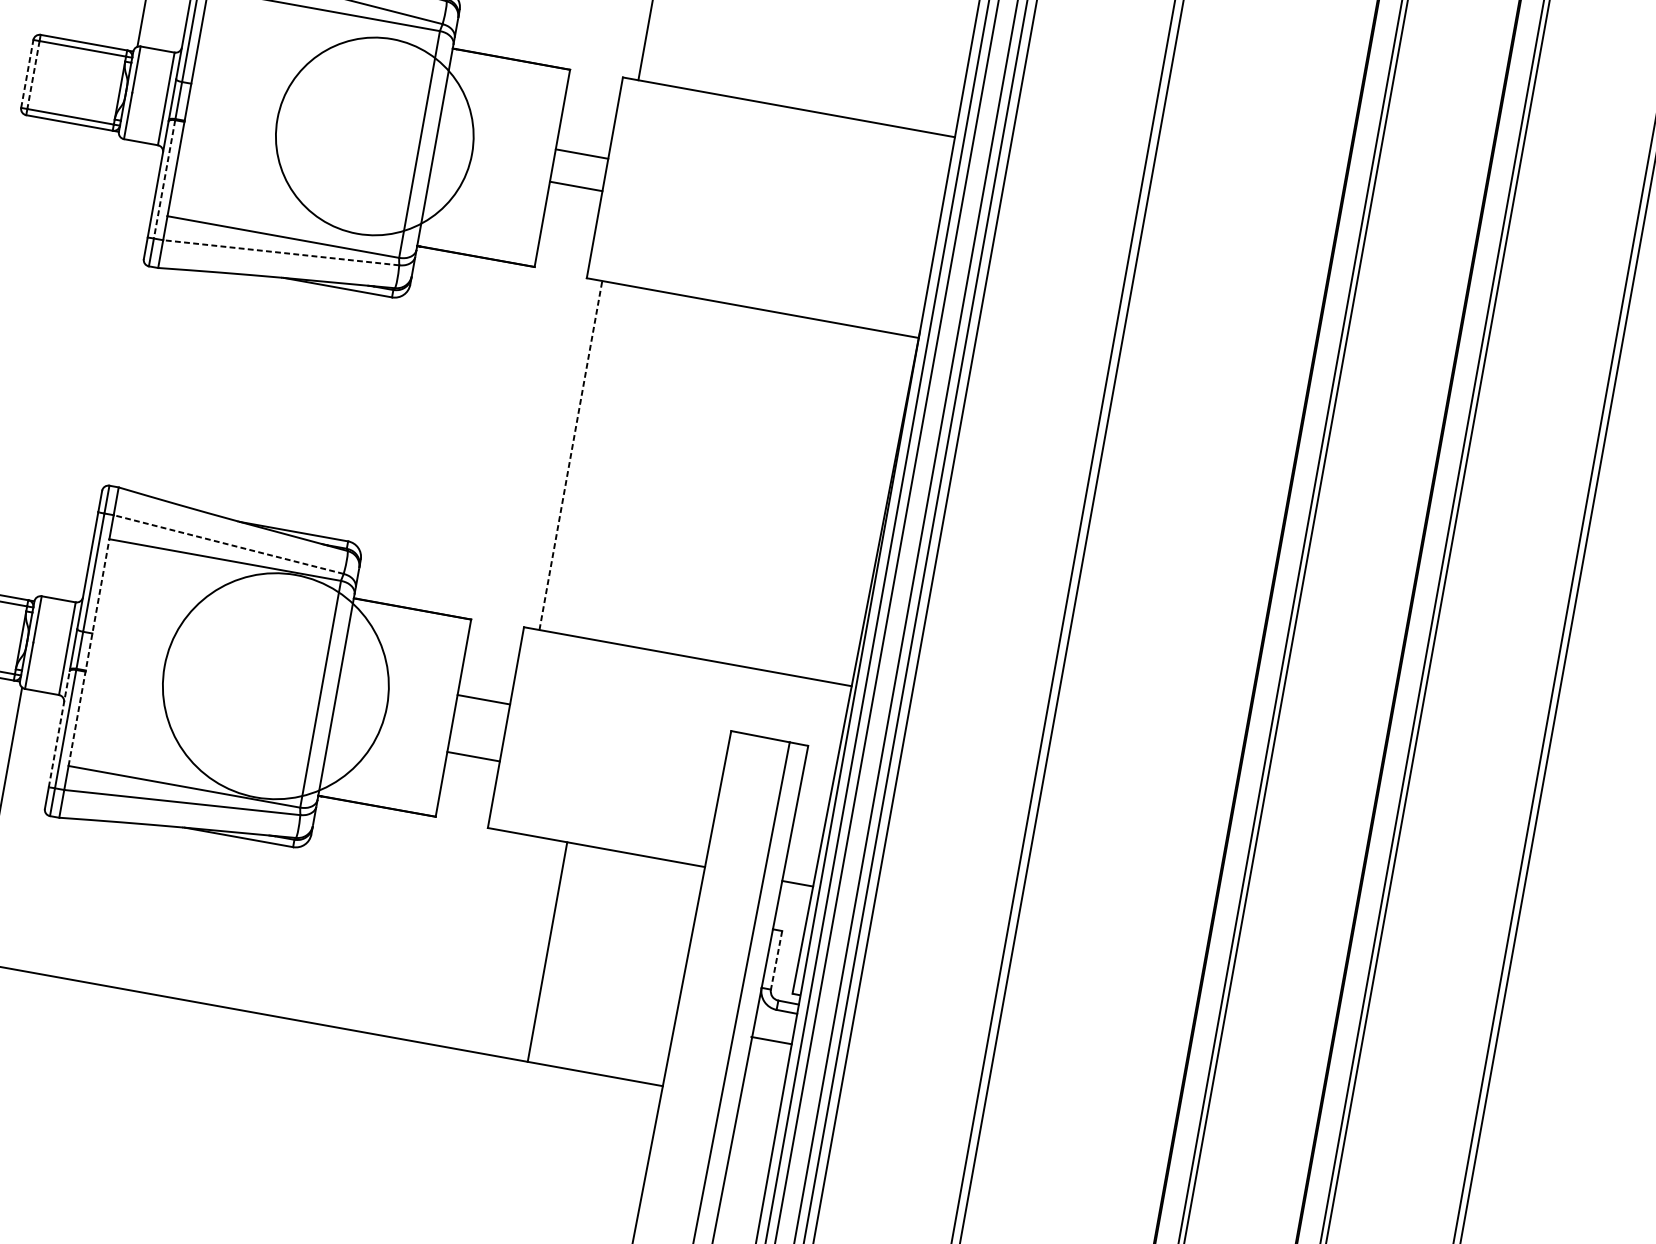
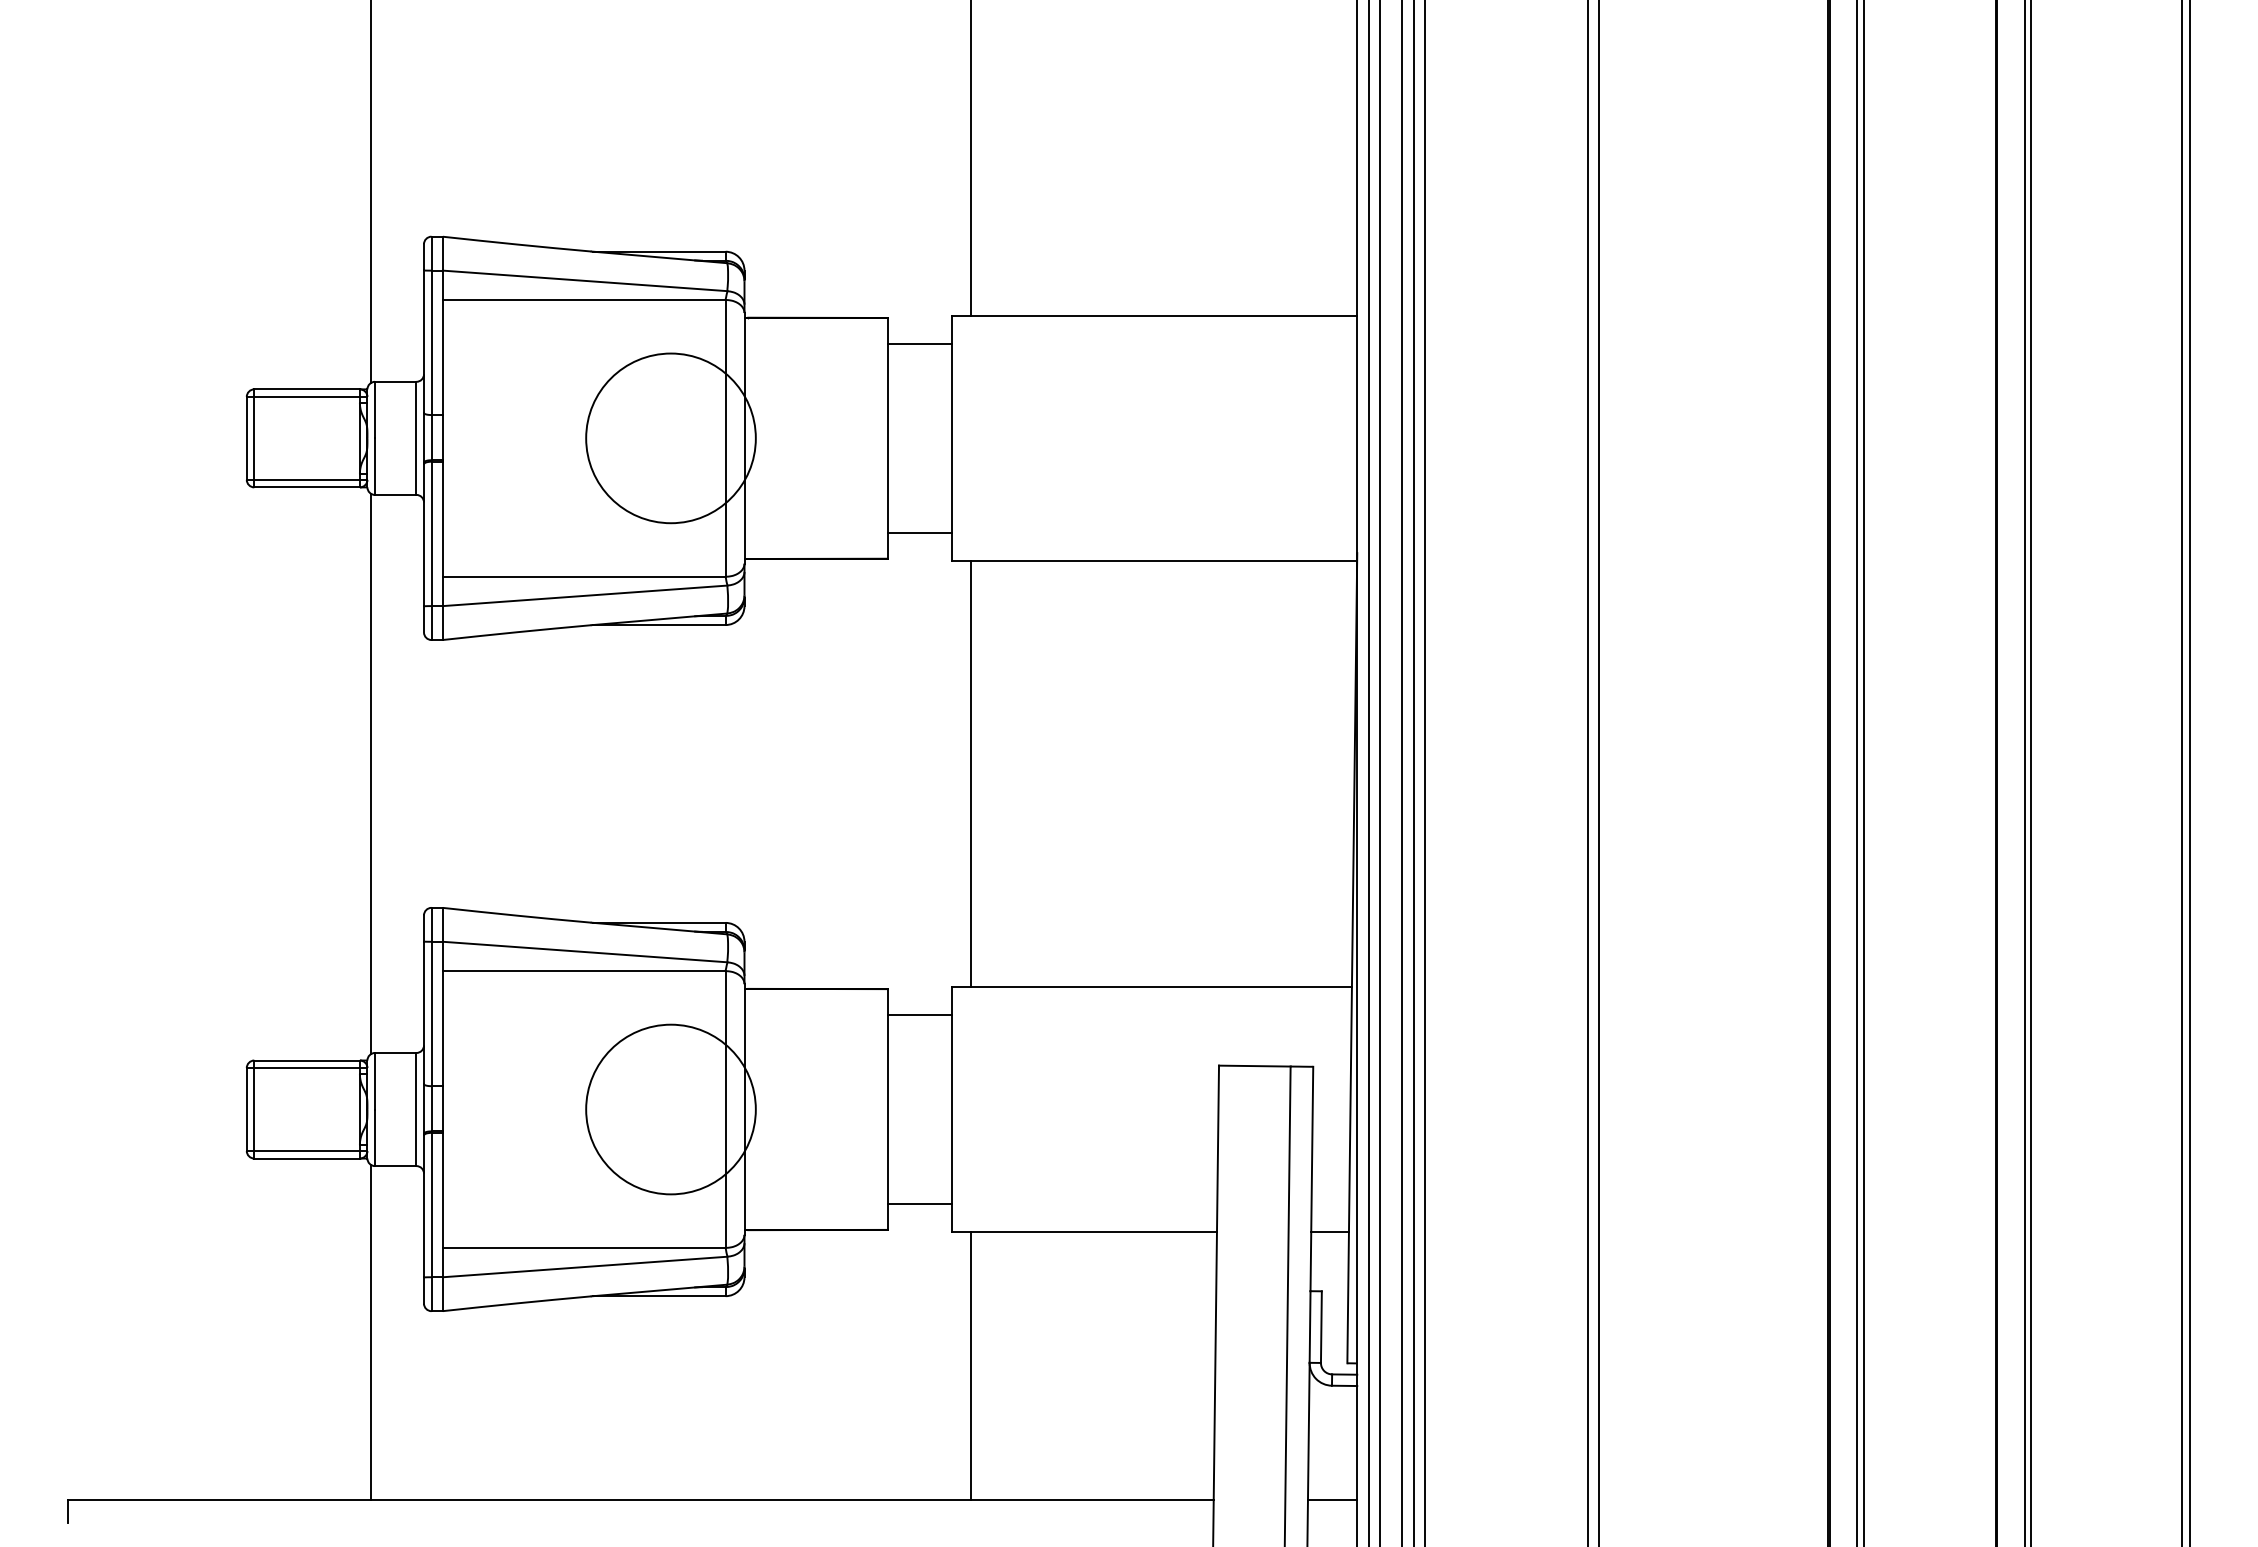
line: (27, 73) -> (246, 437), dashed -> solid
line: (33, 75) -> (254, 438), dashed -> solid
circle: (374, 136) -> (670, 438), size x0.71
line: (581, 154) -> (919, 344), moved
line: (164, 179) -> (431, 534), dashed -> solid
line: (575, 186) -> (919, 532), moved
line: (281, 252) -> (585, 595), dashed -> solid
line: (80, 366) -> (371, 773), added
line: (570, 455) -> (970, 773), dashed -> solid
line: (228, 544) -> (585, 952), dashed -> solid
line: (88, 652) -> (442, 1109), dashed -> solid
circle: (275, 686) -> (670, 1109), size x0.62
line: (483, 699) -> (919, 1015), moved
line: (59, 728) -> (424, 1205), dashed -> solid
line: (473, 756) -> (919, 1203), moved
line: (547, 952) -> (970, 1366), moved
line: (776, 960) -> (1321, 1327), dashed -> solid
line: (771, 1040) -> (1332, 1500), moved

